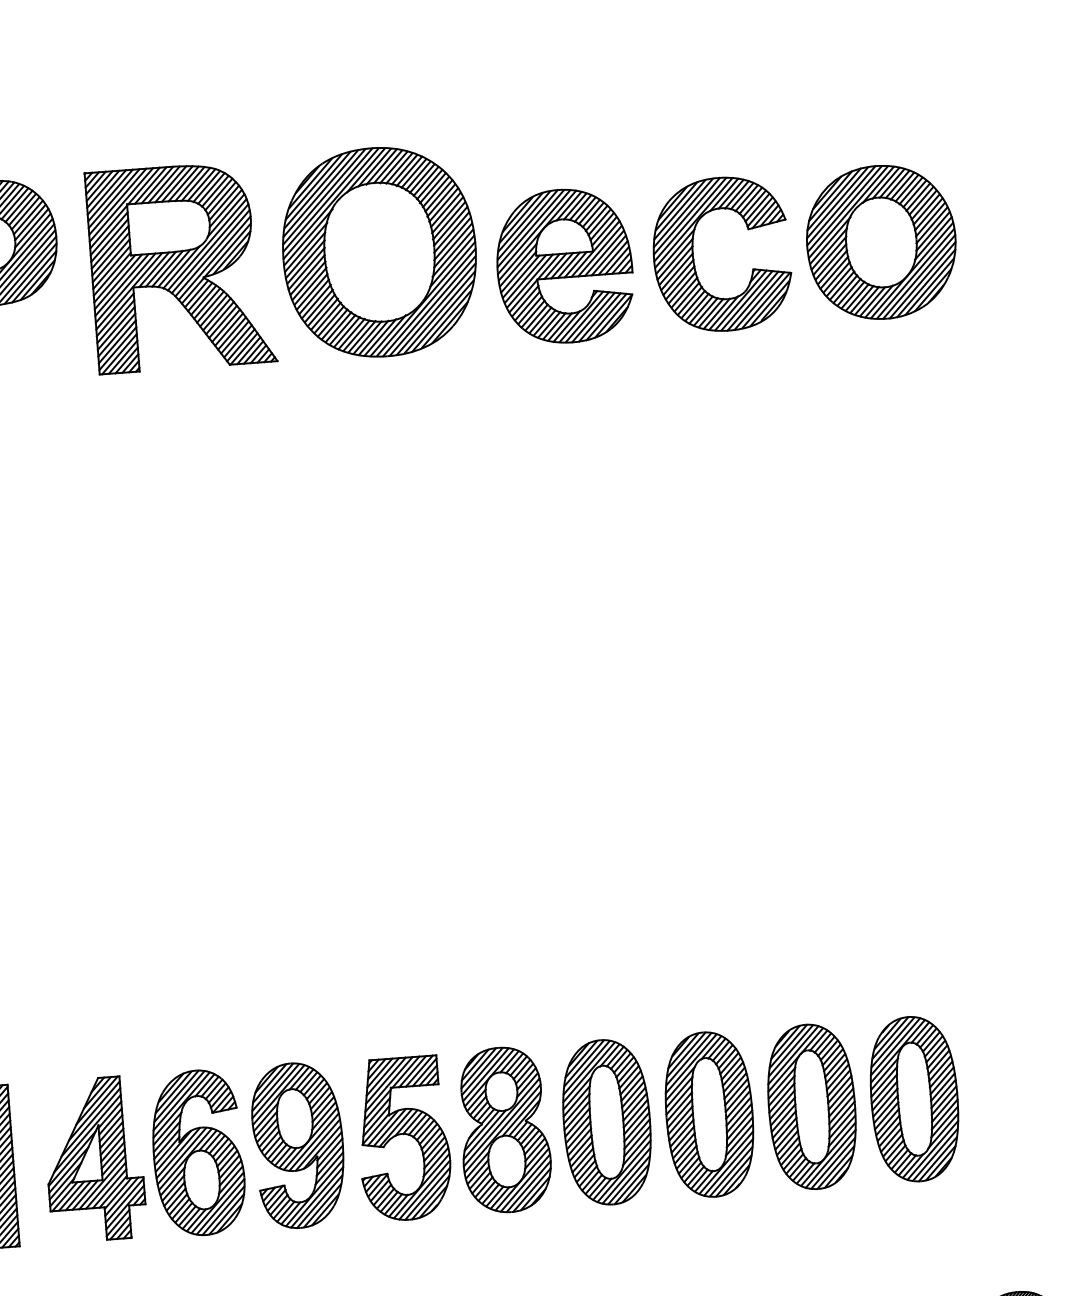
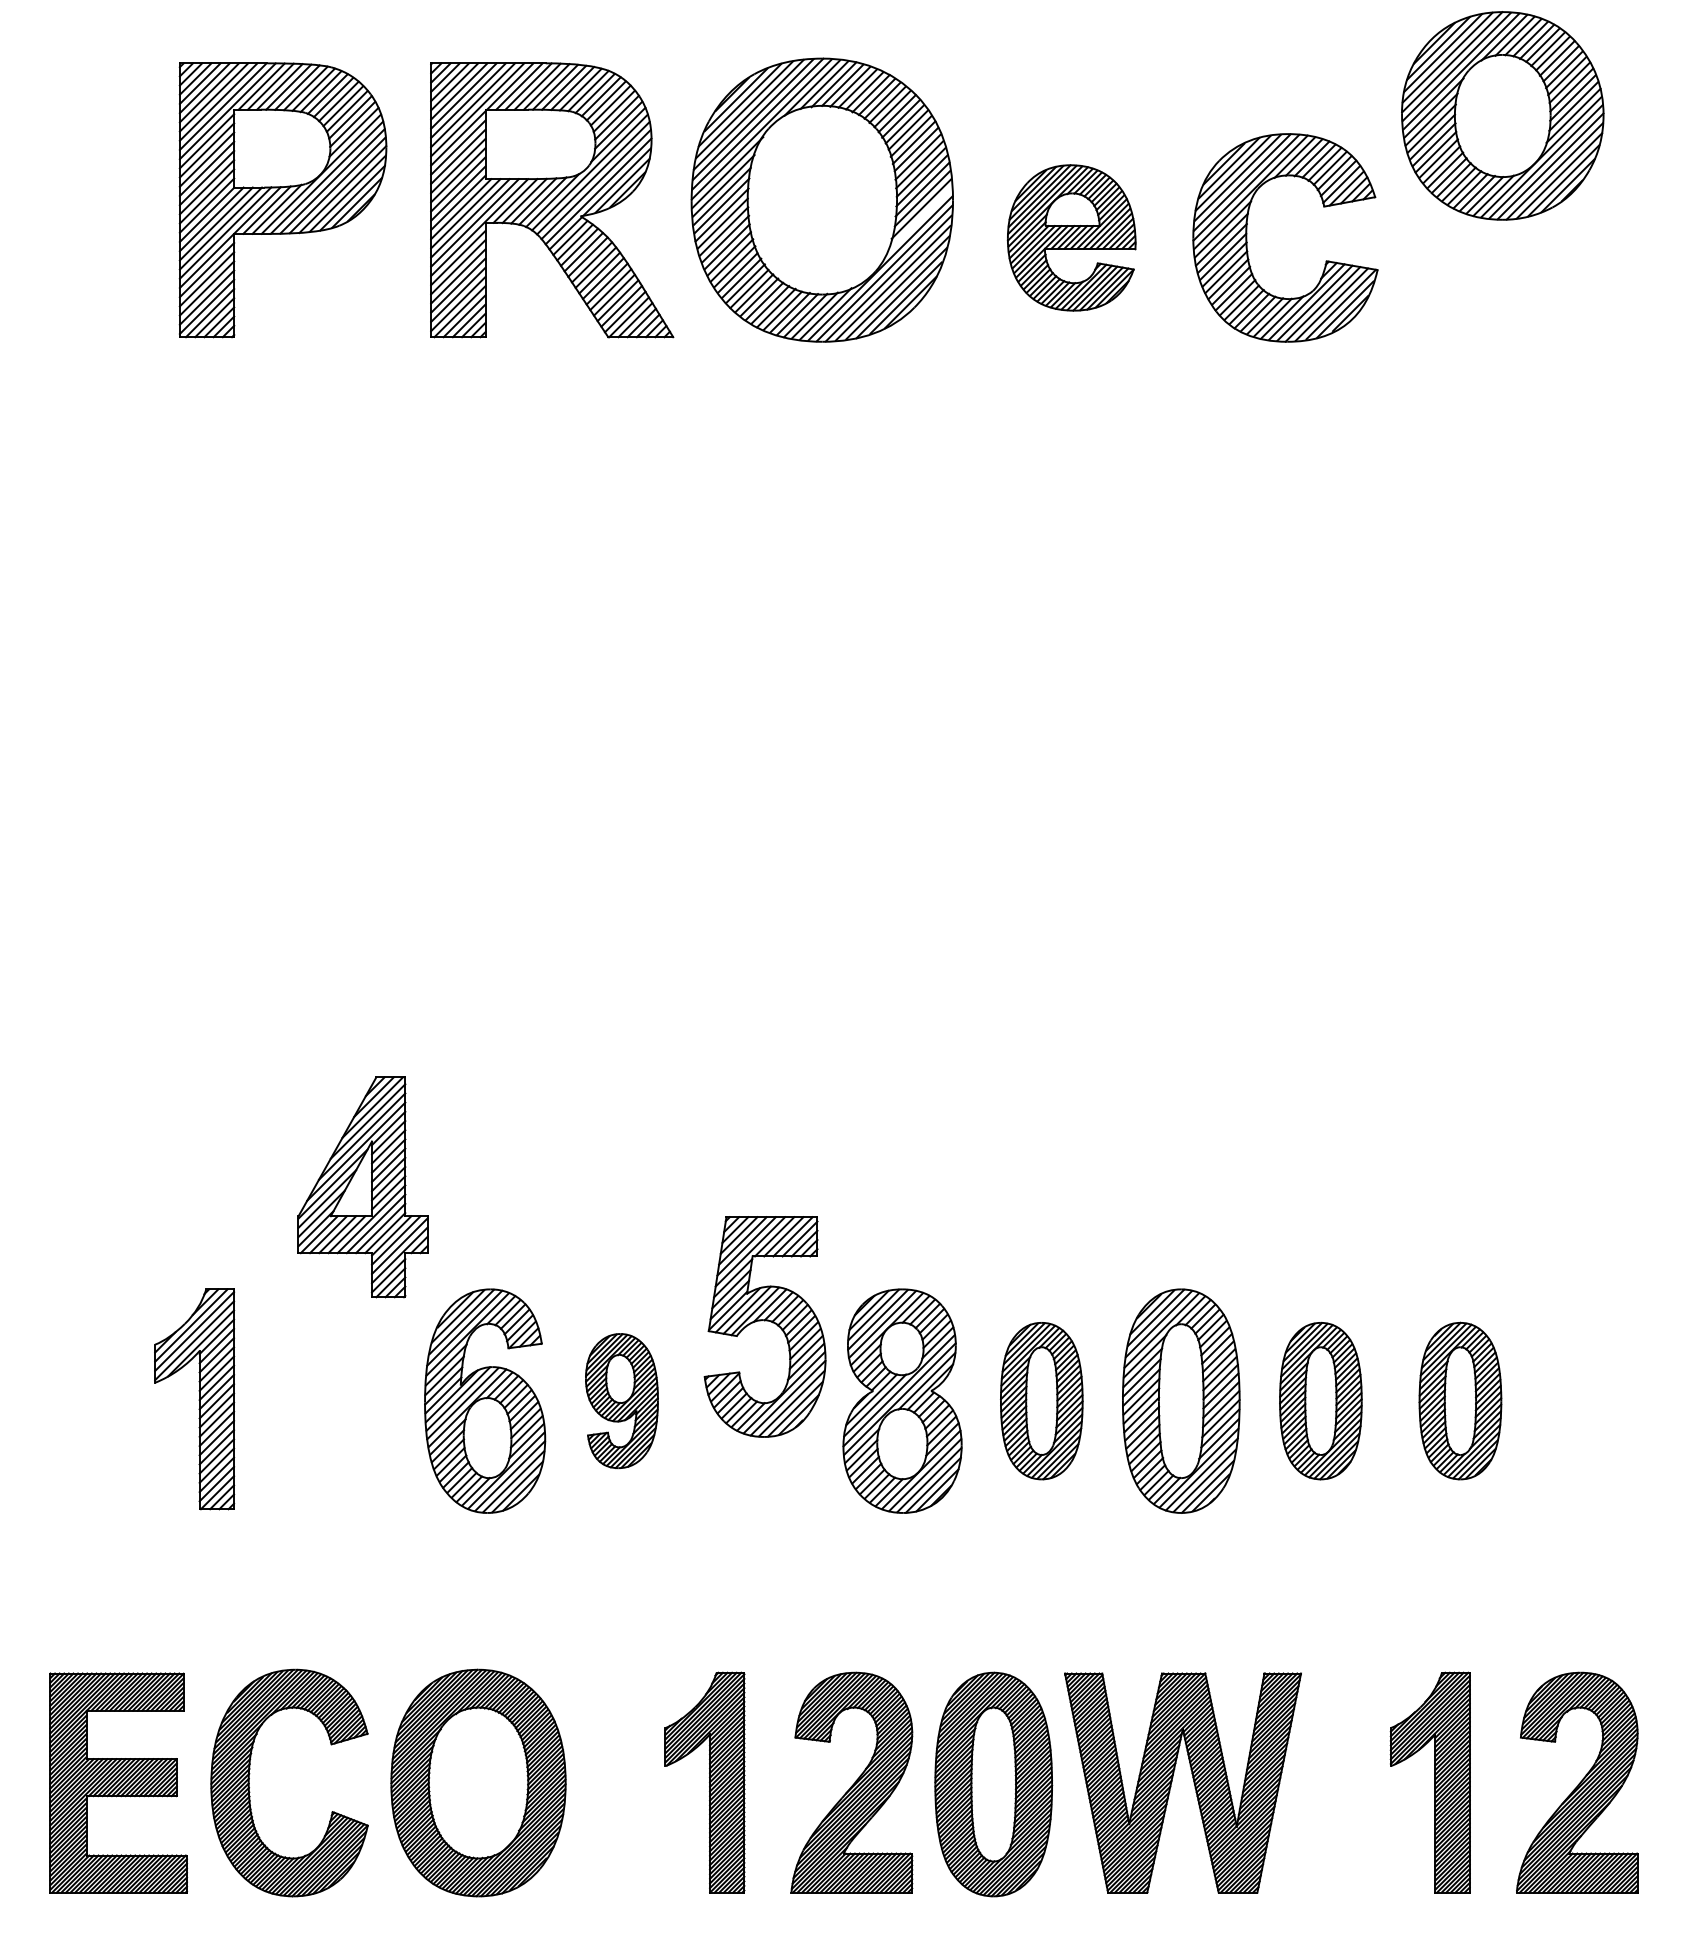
part: (881, 242) -> (1502, 115), moved
line: (451, 261) -> (919, 219), removed
part: (564, 265) -> (1071, 237), size x0.7
part: (914, 1098) -> (1460, 1400), size x0.7
part: (811, 1106) -> (1320, 1400), size x0.7
part: (606, 1121) -> (1041, 1400), size x0.7
part: (403, 1138) -> (764, 1326), moved
part: (298, 1145) -> (621, 1400), size x0.6
part: (94, 1159) -> (362, 1187), moved

